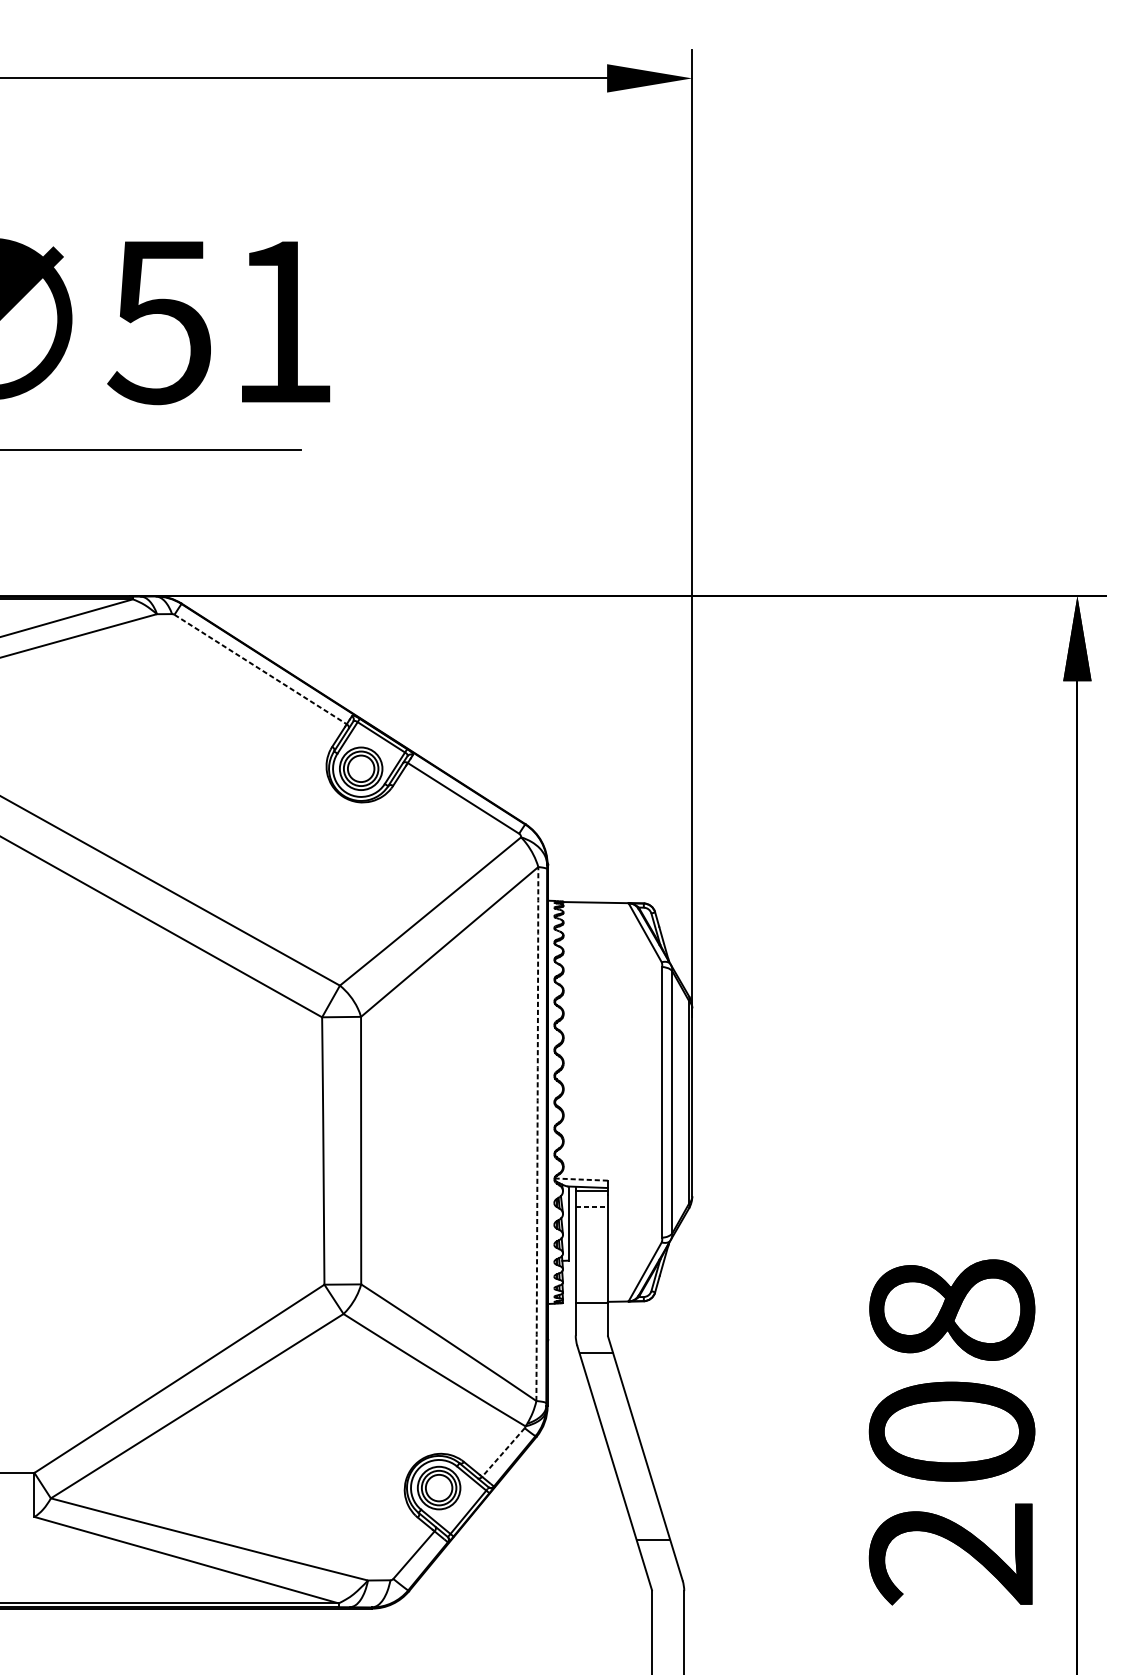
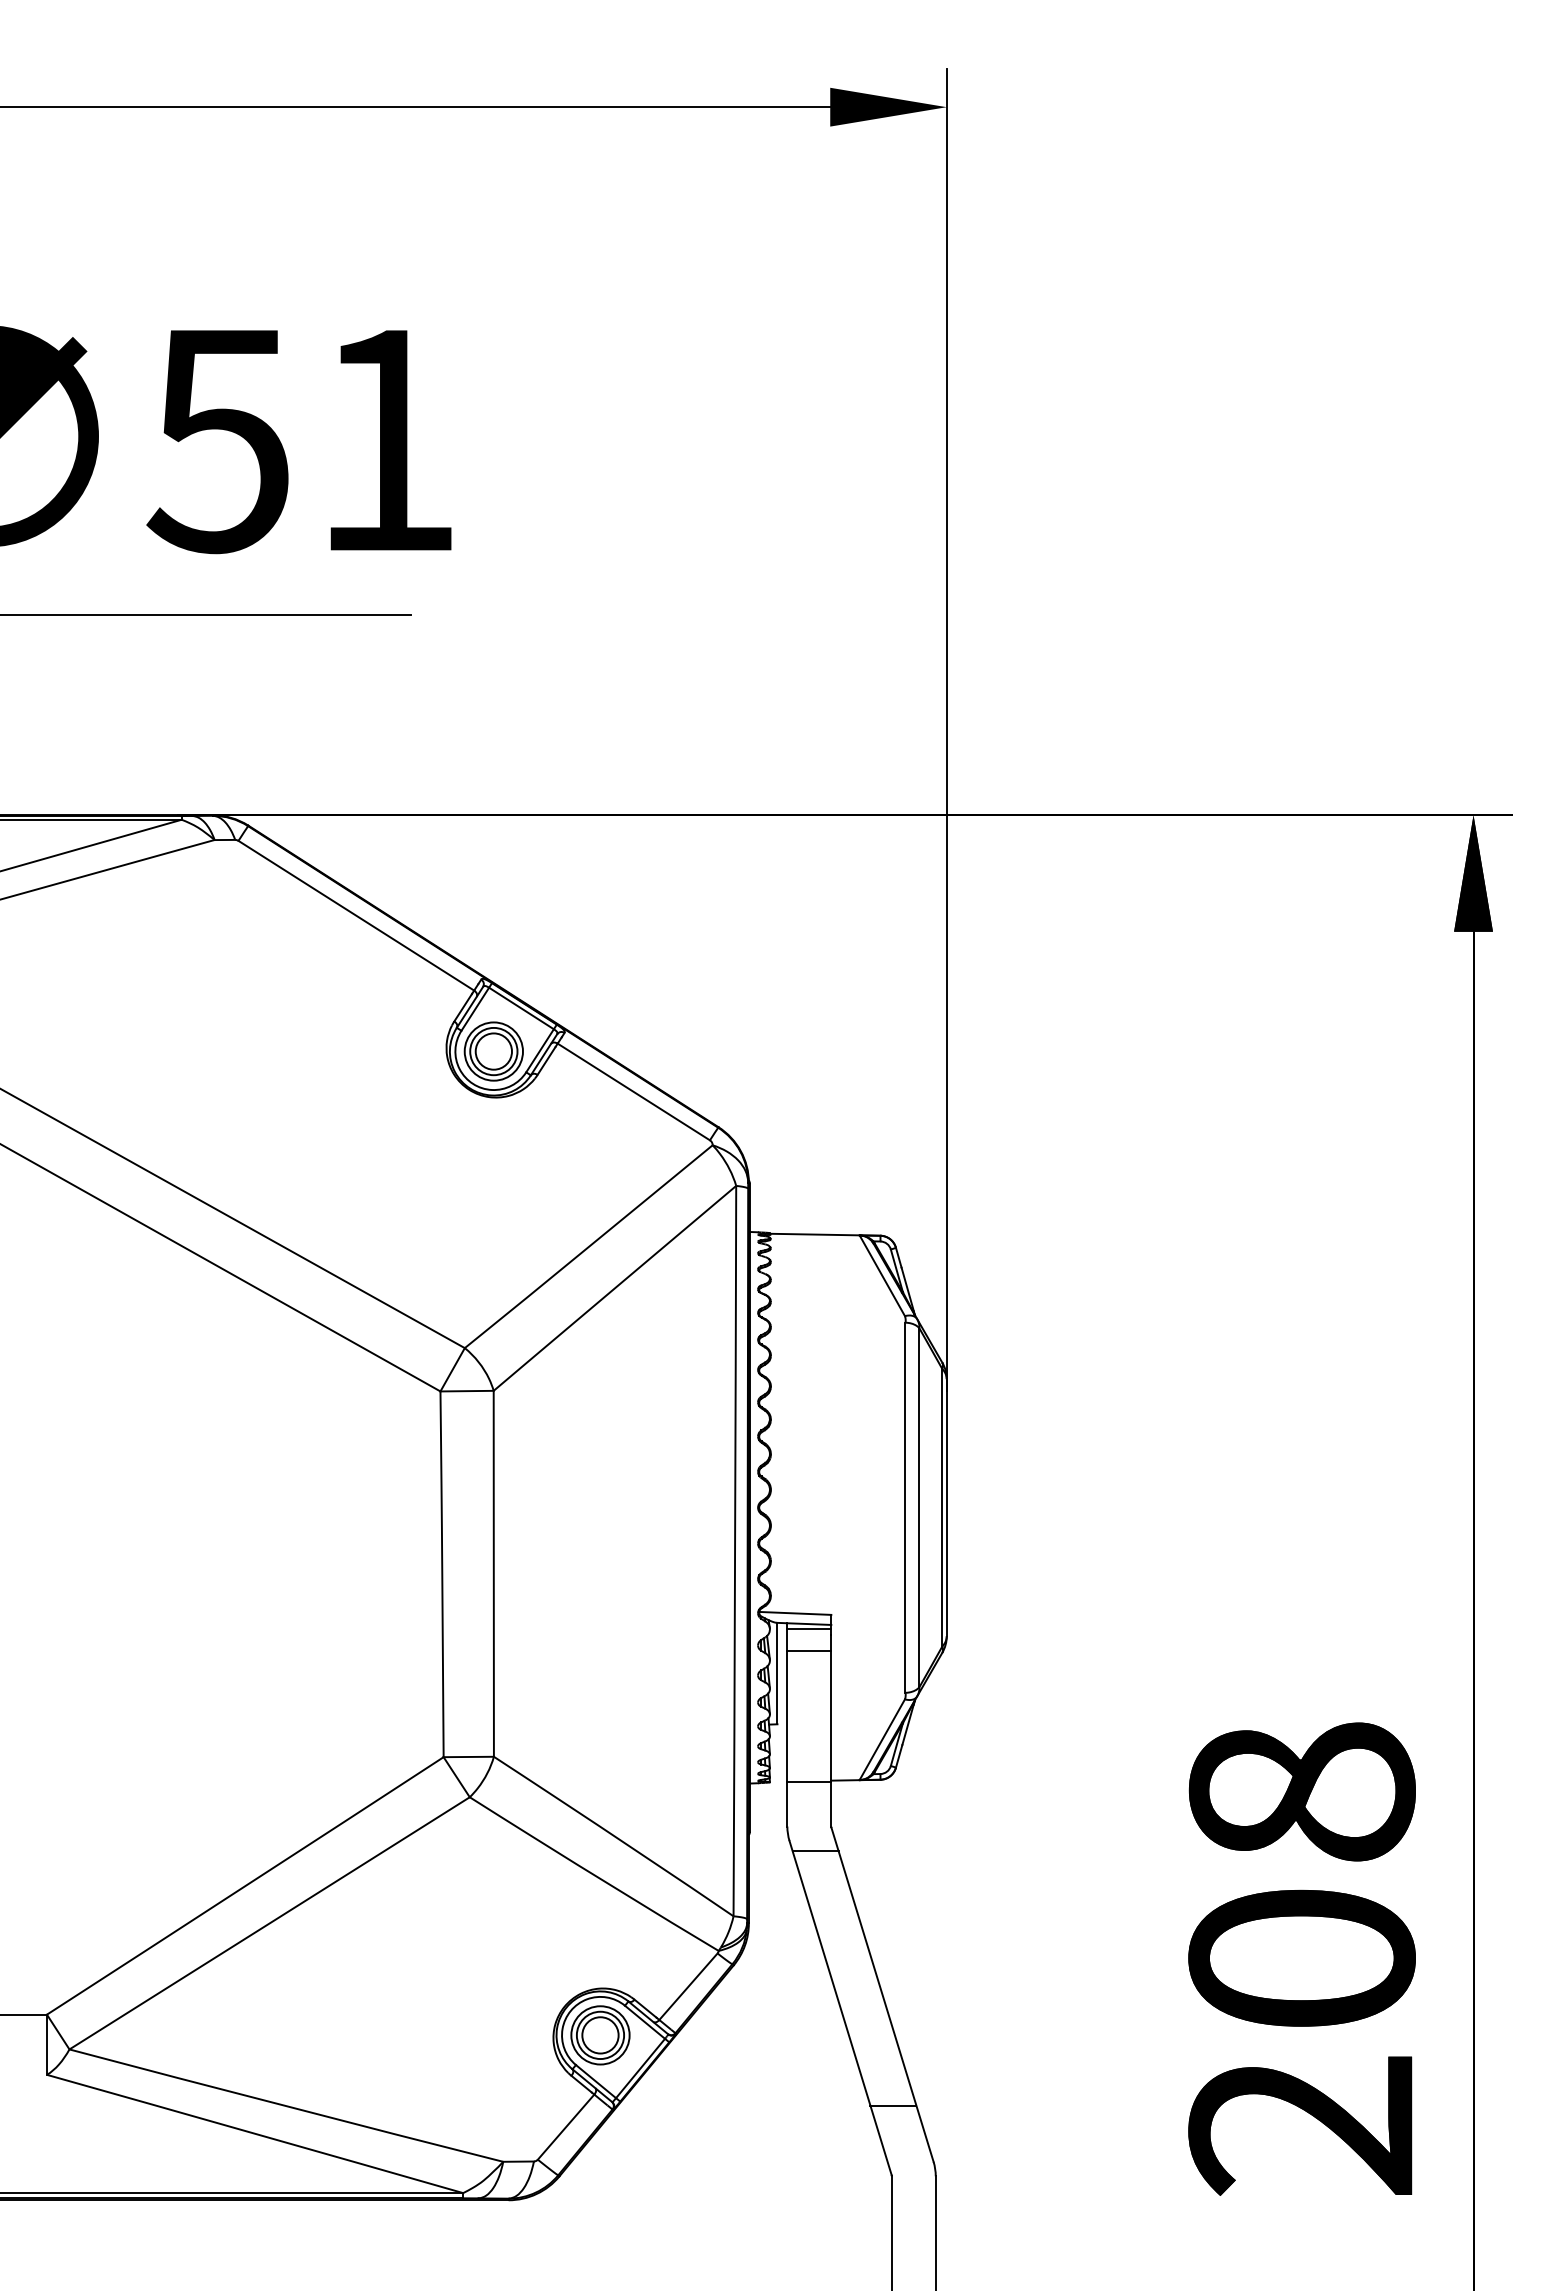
line: (260, 669) -> (356, 915), dashed -> solid
arc: (537, 1134) -> (735, 1551), dashed -> solid
line: (580, 1179) -> (794, 1613), dashed -> solid
line: (591, 1206) -> (809, 1650), dashed -> solid
line: (503, 1453) -> (688, 1987), dashed -> solid

